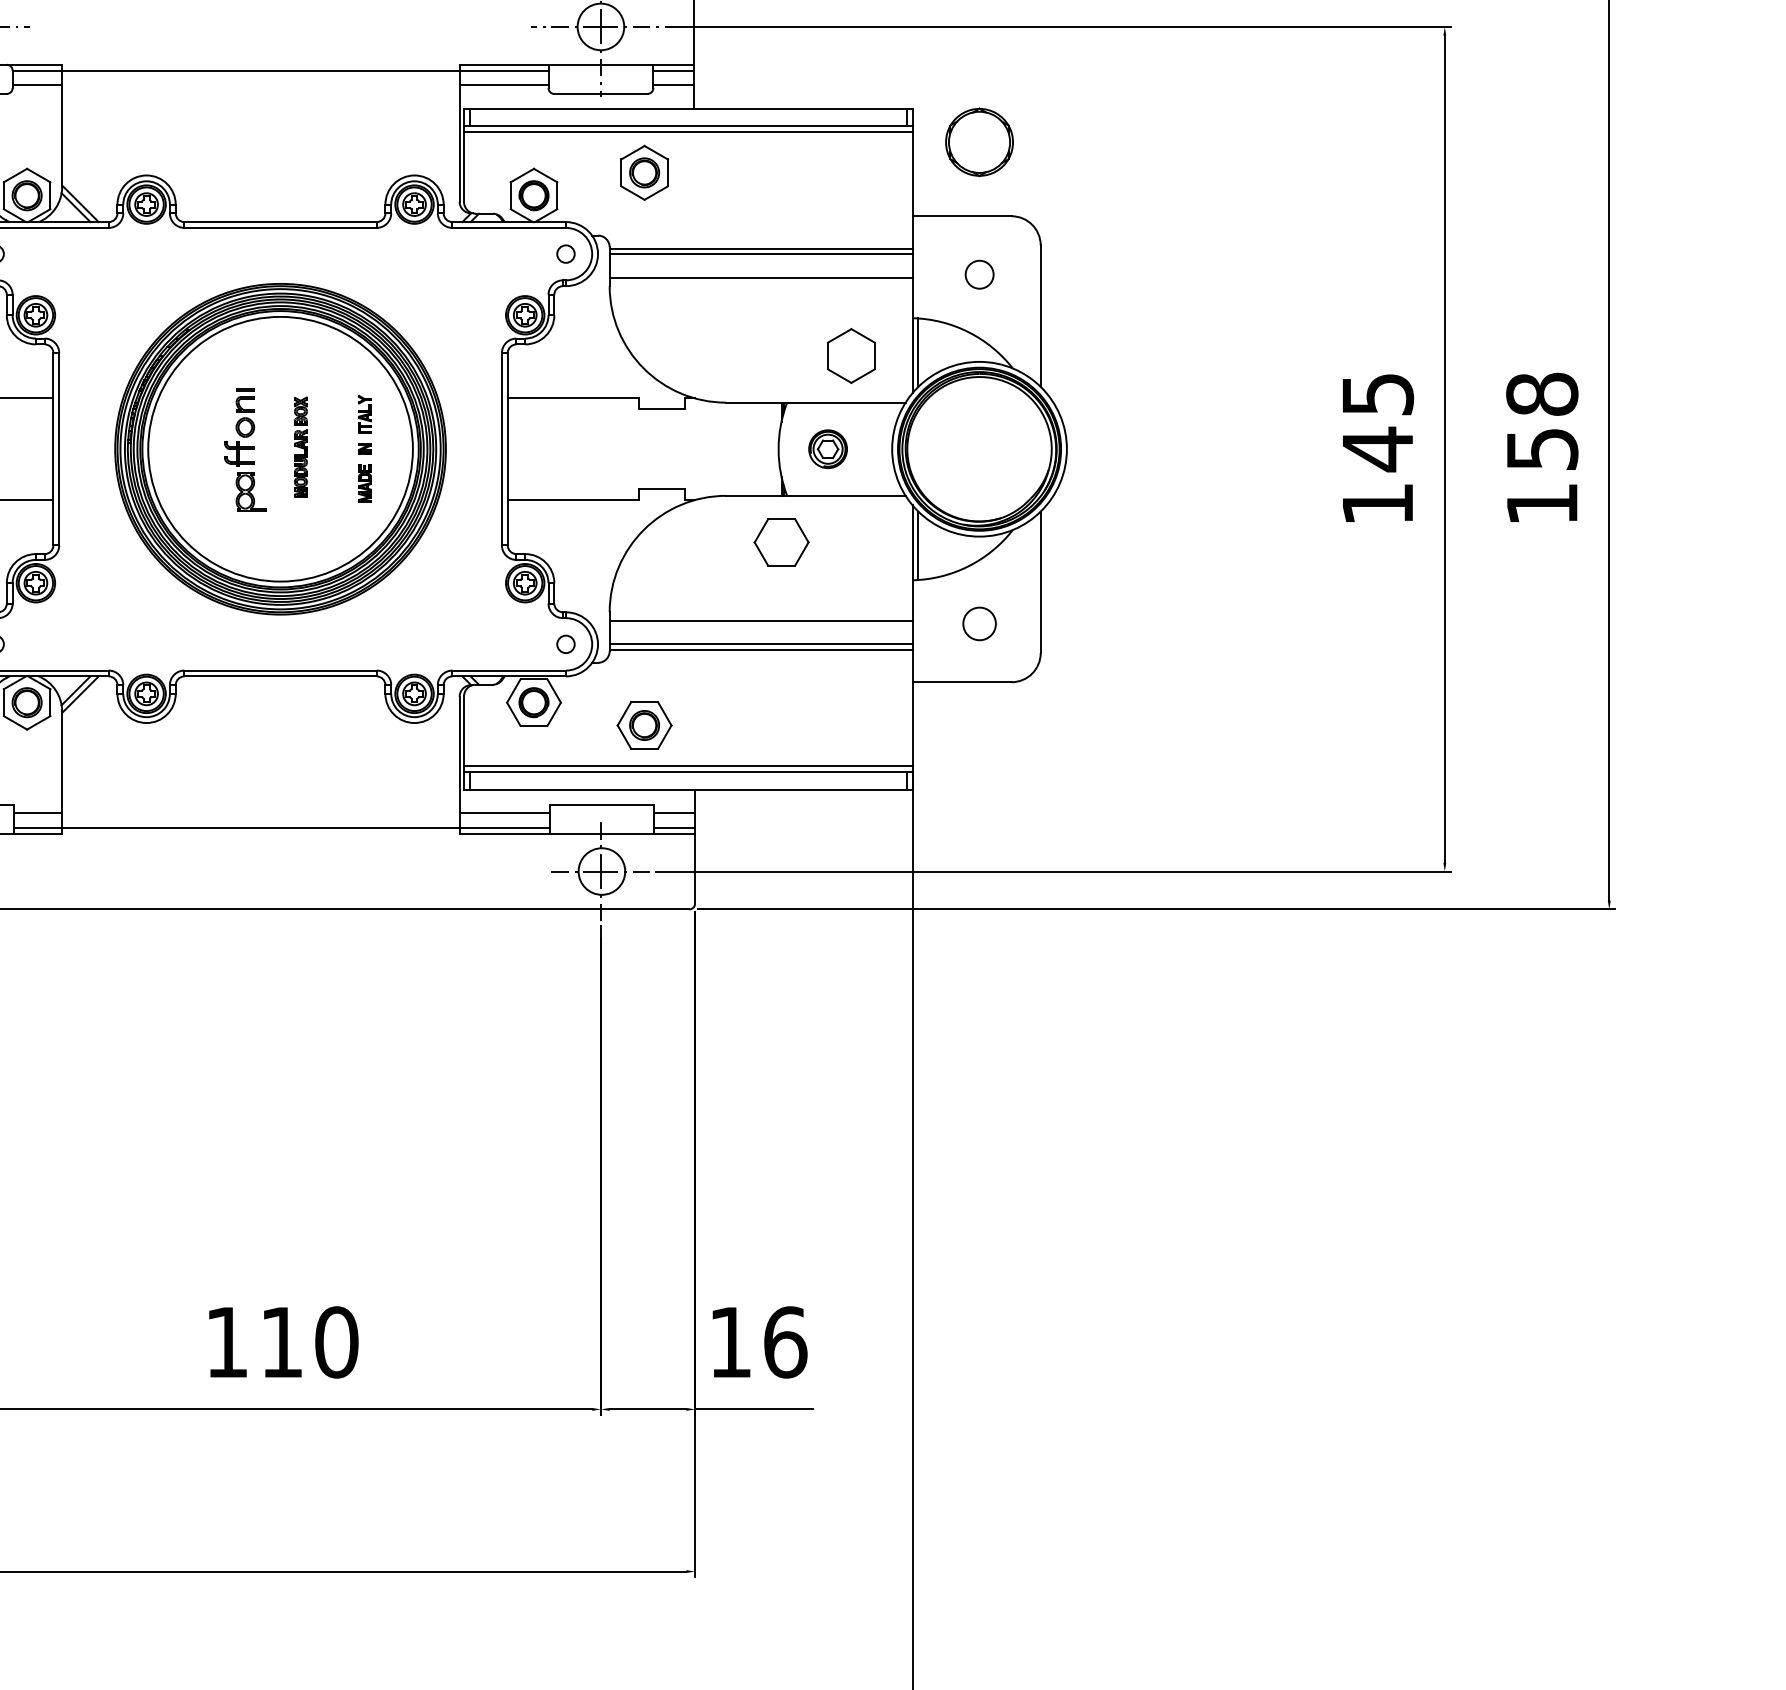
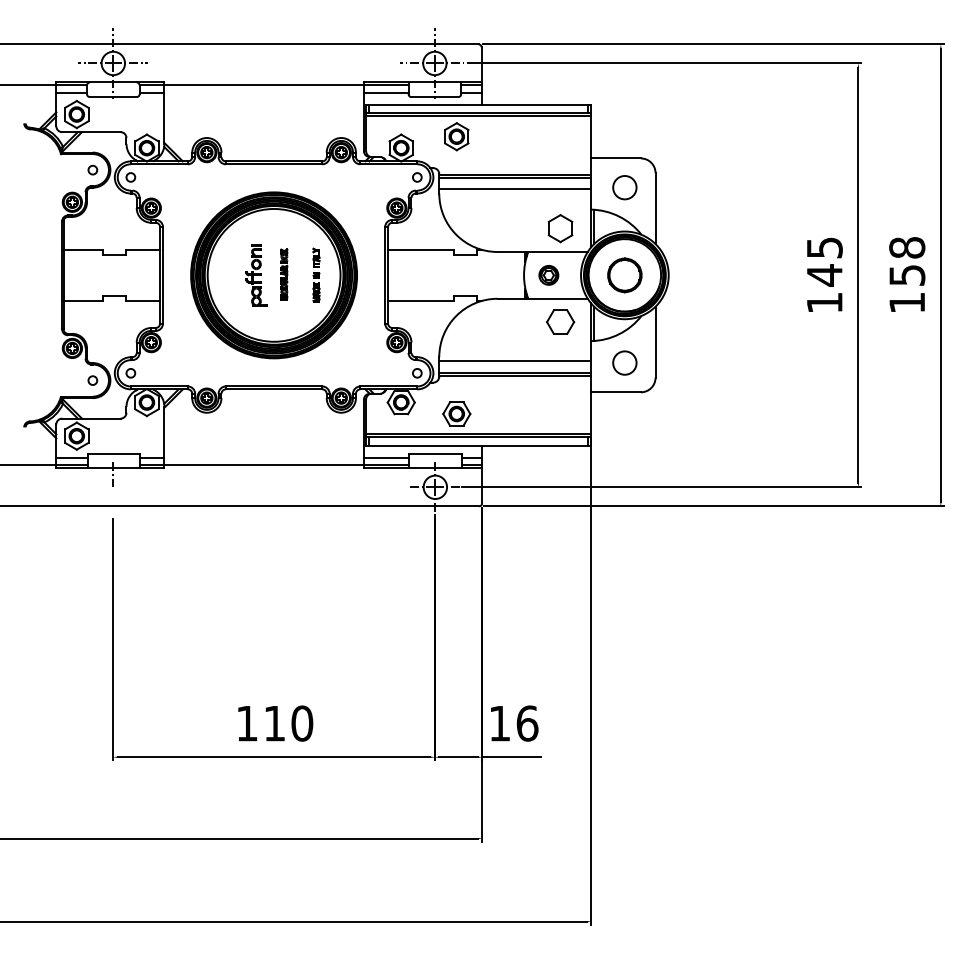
part: (978, 142) -> (624, 275), moved
circle: (978, 274) -> (624, 187), size x1.67
part: (781, 541) -> (560, 321), moved
circle: (978, 622) -> (624, 362), size x1.43

